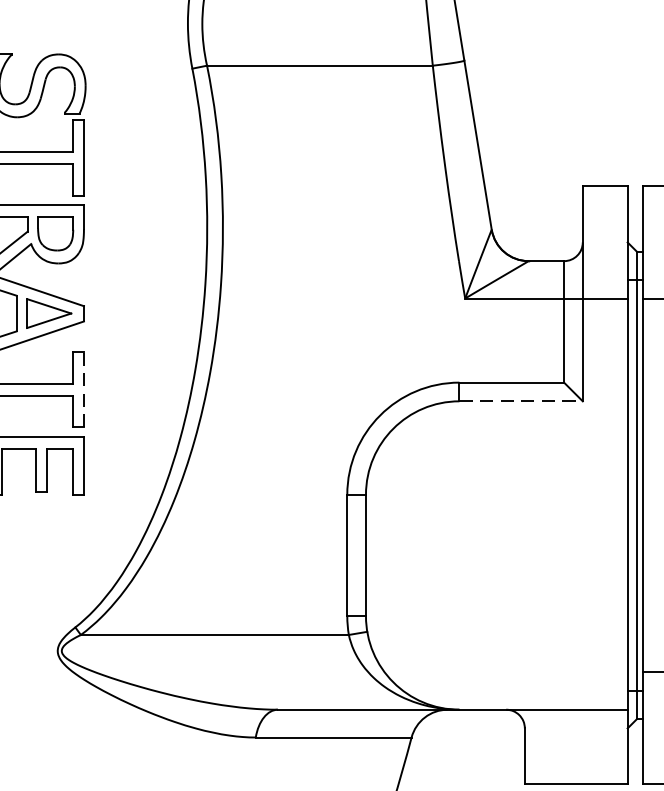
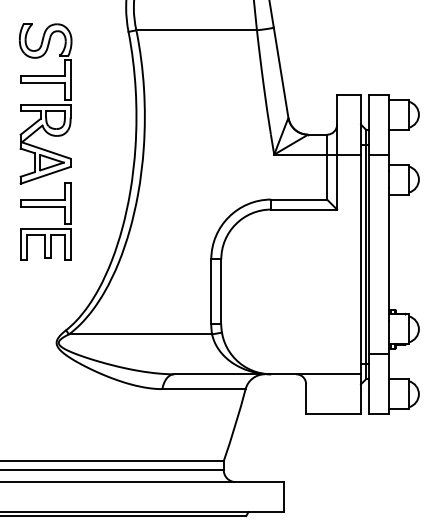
line: (83, 388) -> (70, 202), dashed -> solid
line: (521, 401) -> (304, 209), dashed -> solid

